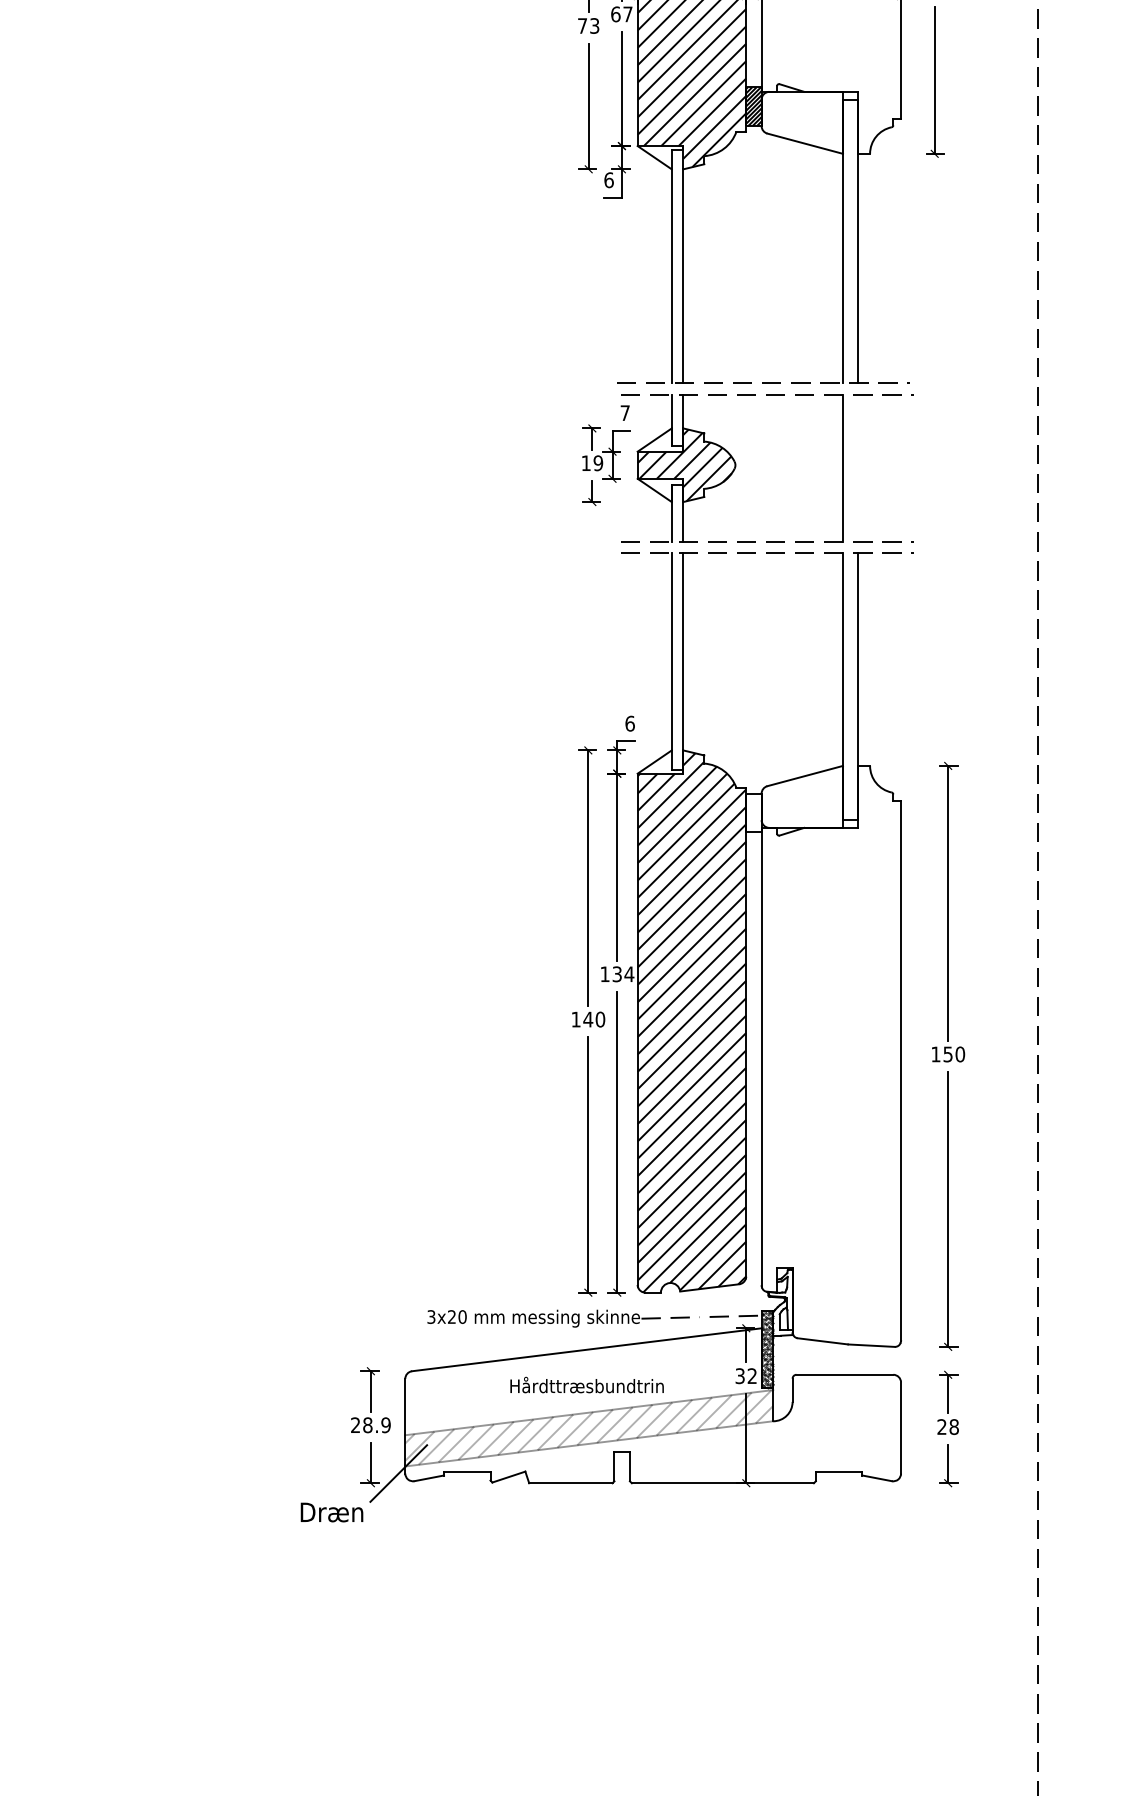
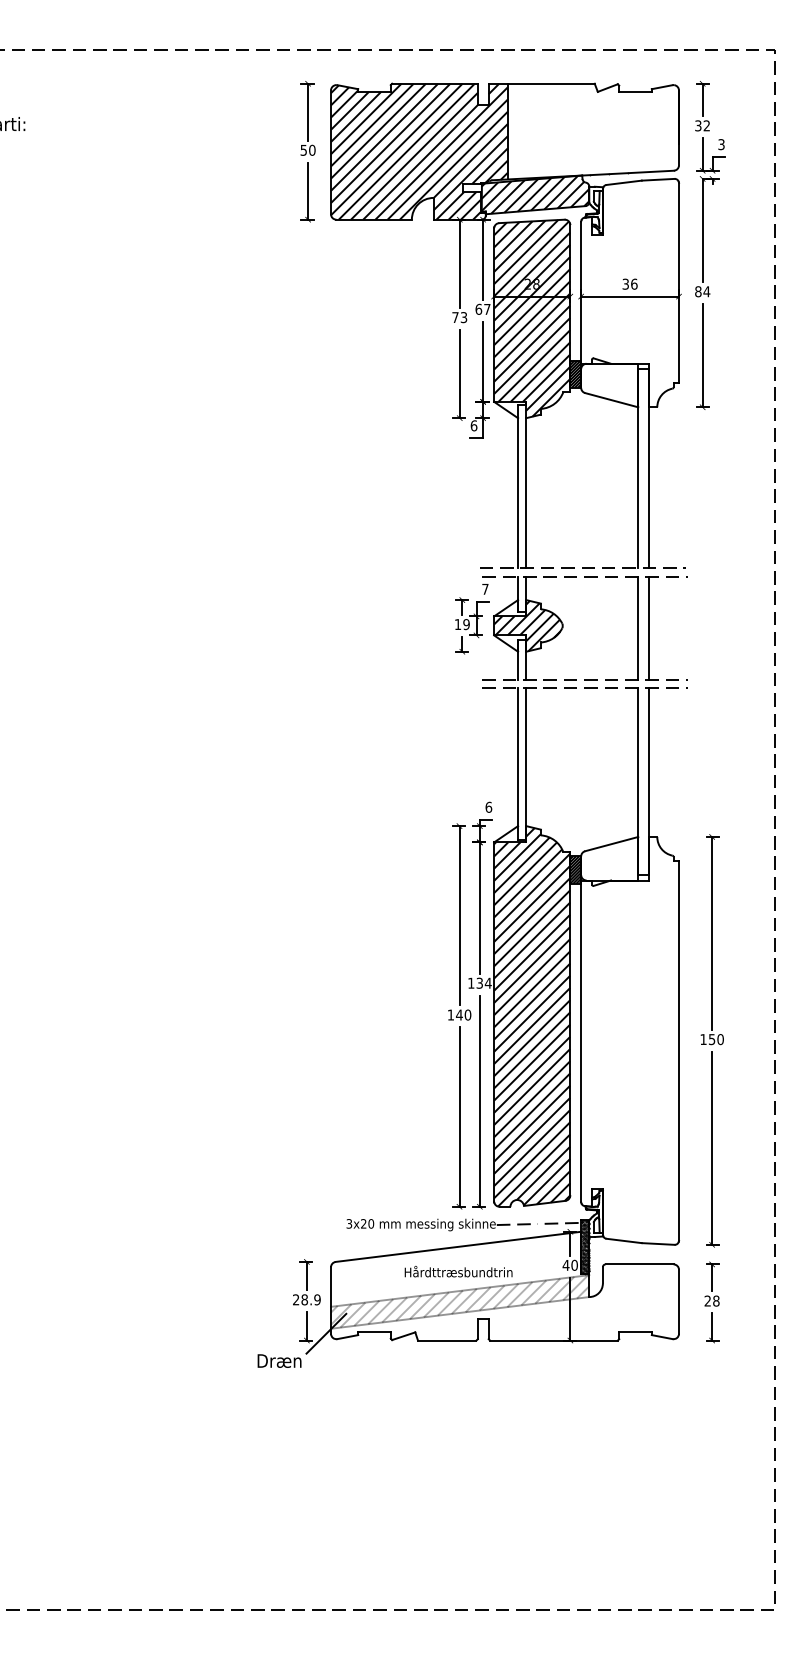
line: (858, 467) -> (649, 627), added
hatch: (753, 812) -> (575, 869), added
text: (745, 1374) -> (569, 1264), 32 -> 40

